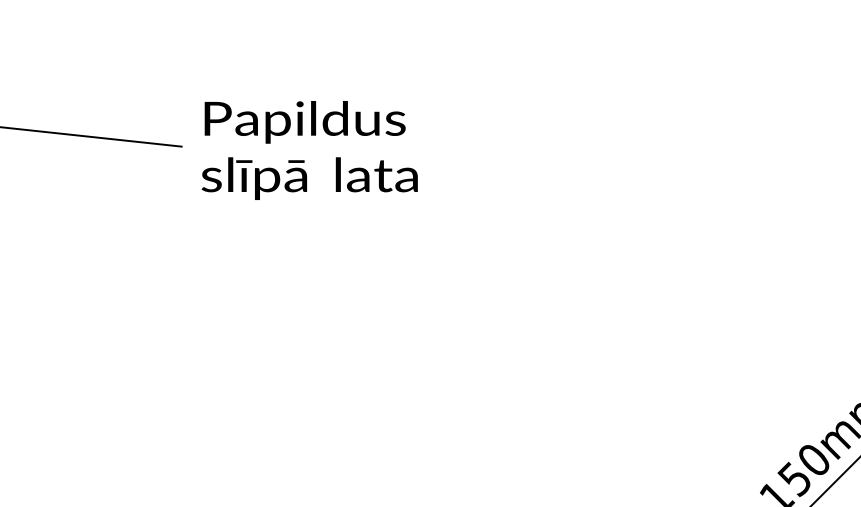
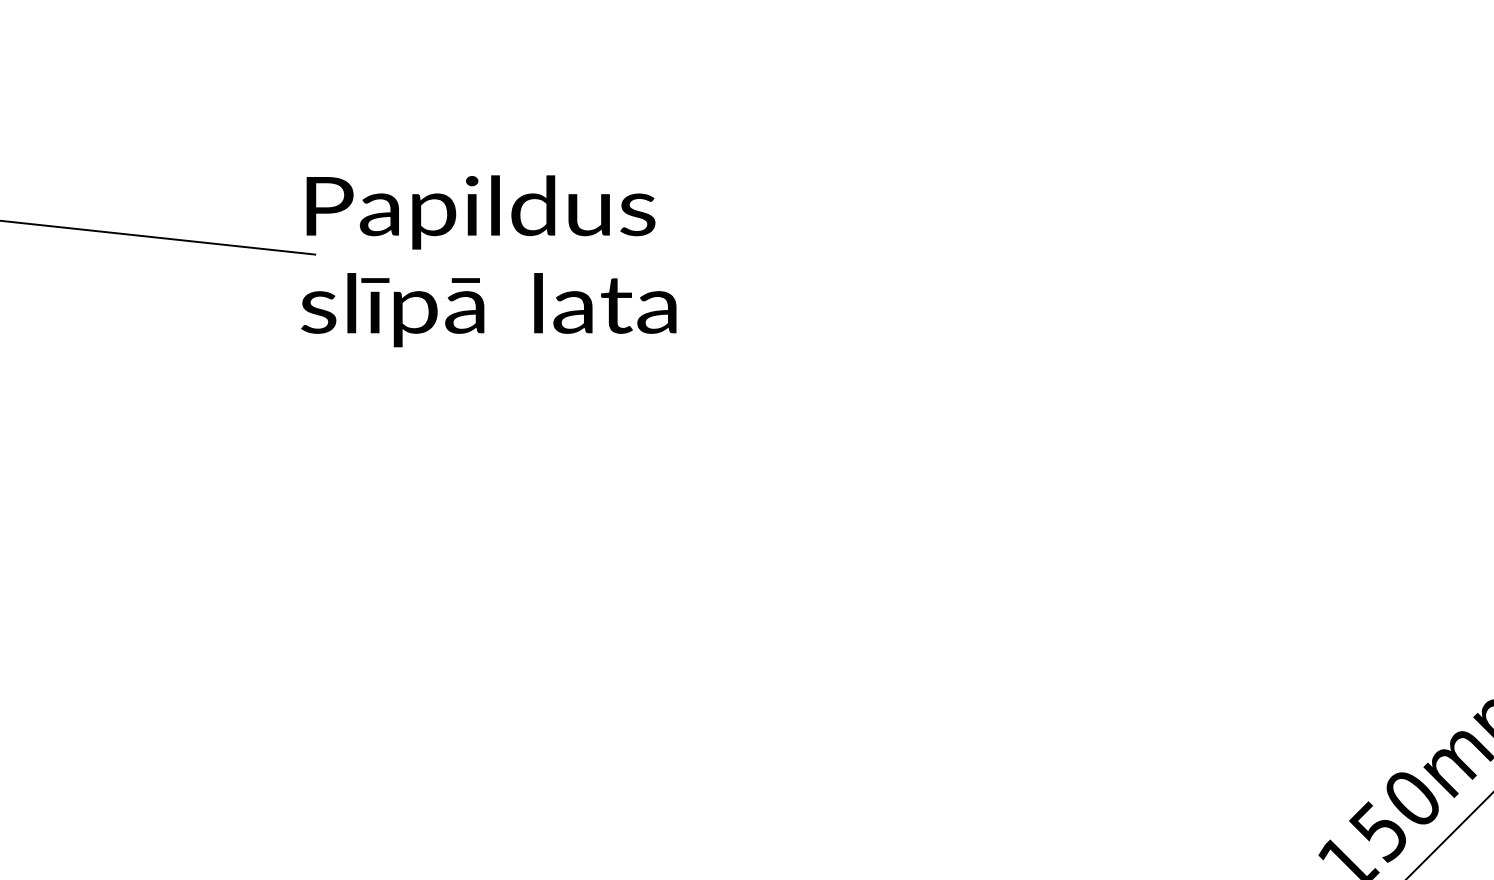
text: (309, 150) -> (488, 261), moved

